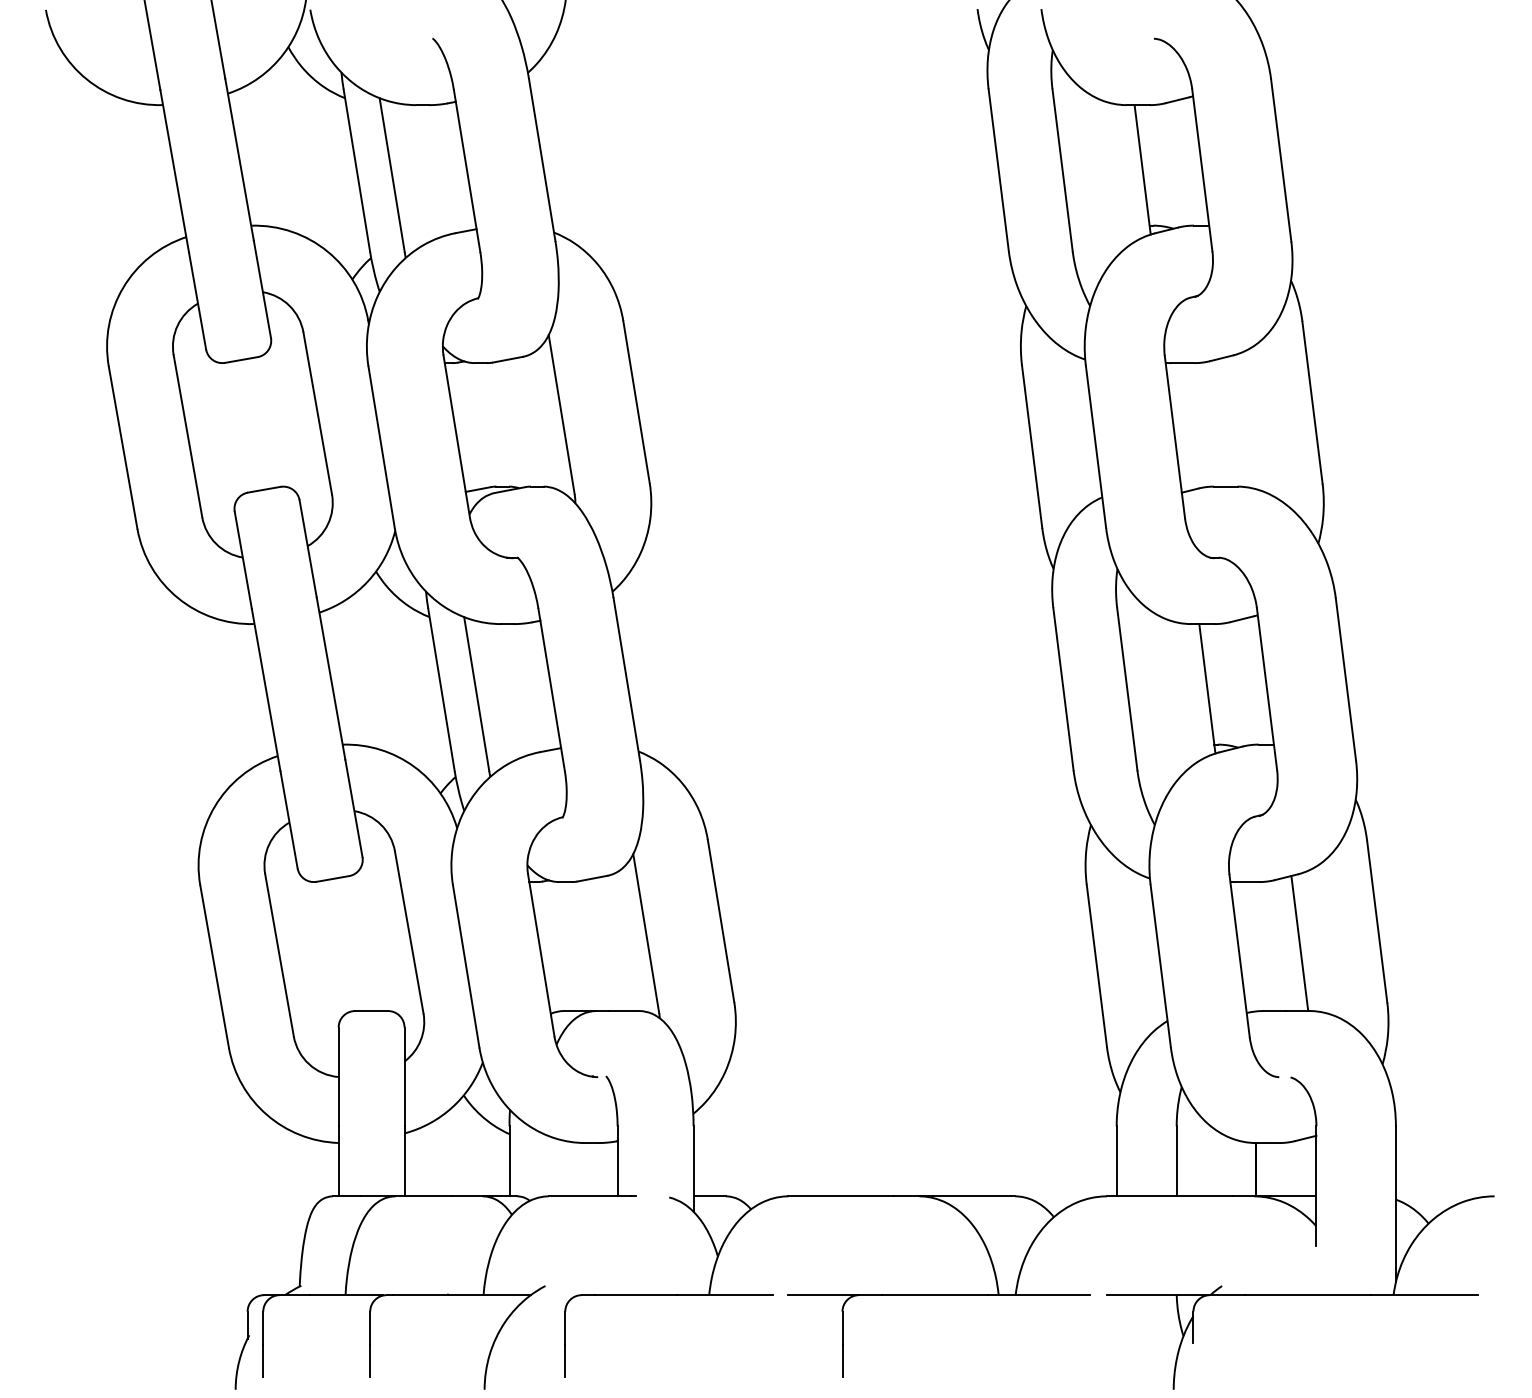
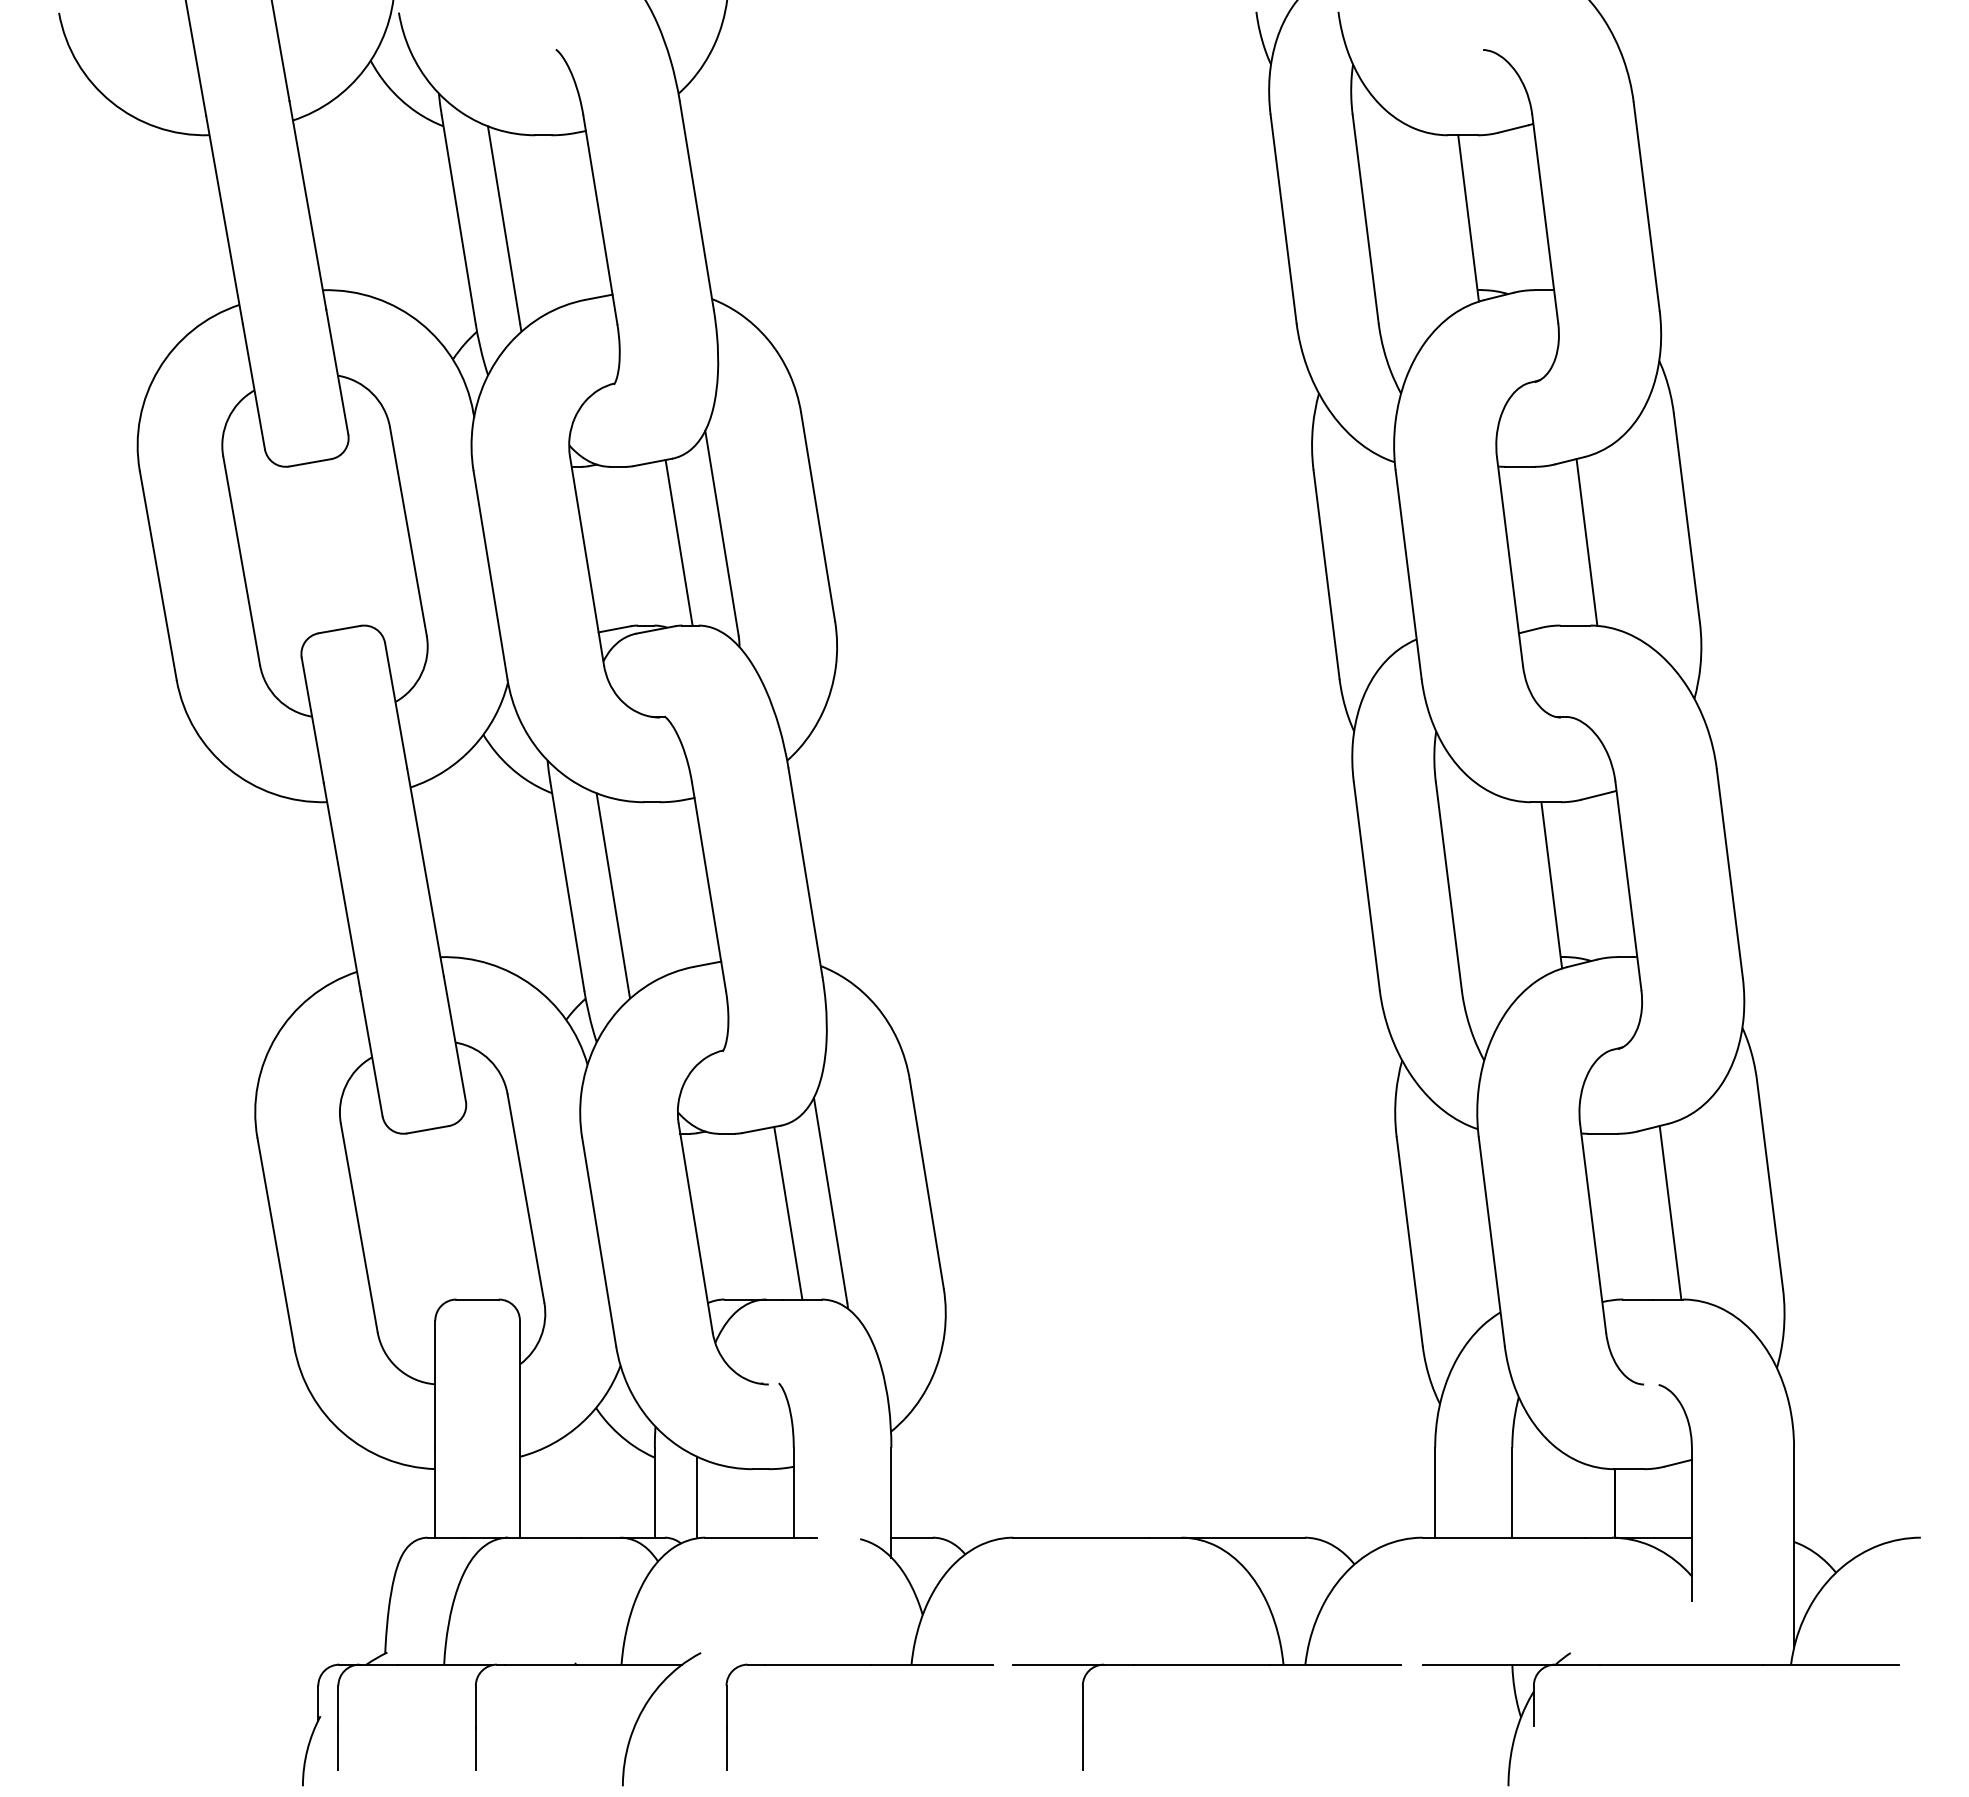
line: (527, 421) -> (678, 542), added
line: (1234, 421) -> (1586, 542), added
line: (613, 943) -> (788, 1212), added
line: (541, 1165) -> (696, 1497), added

